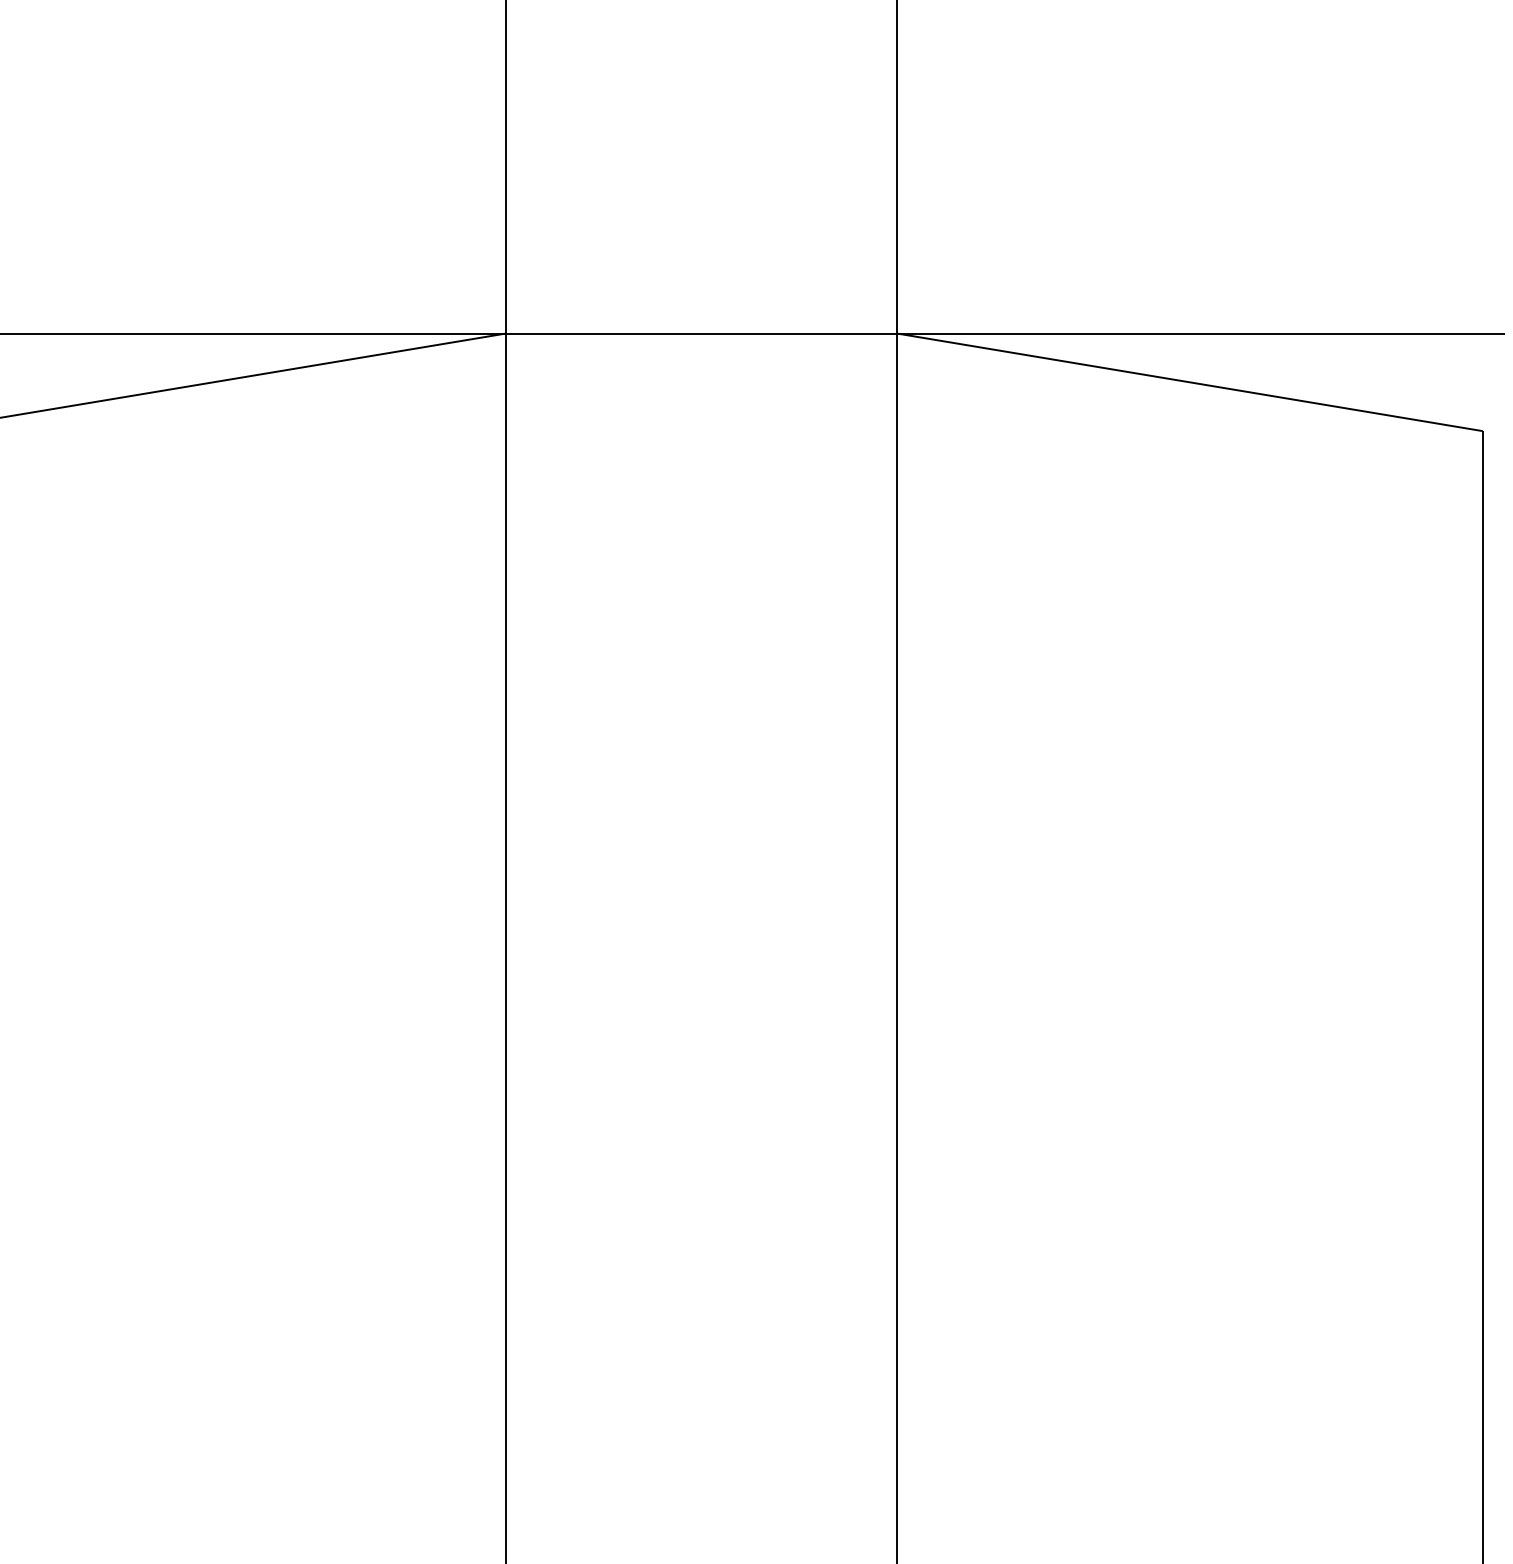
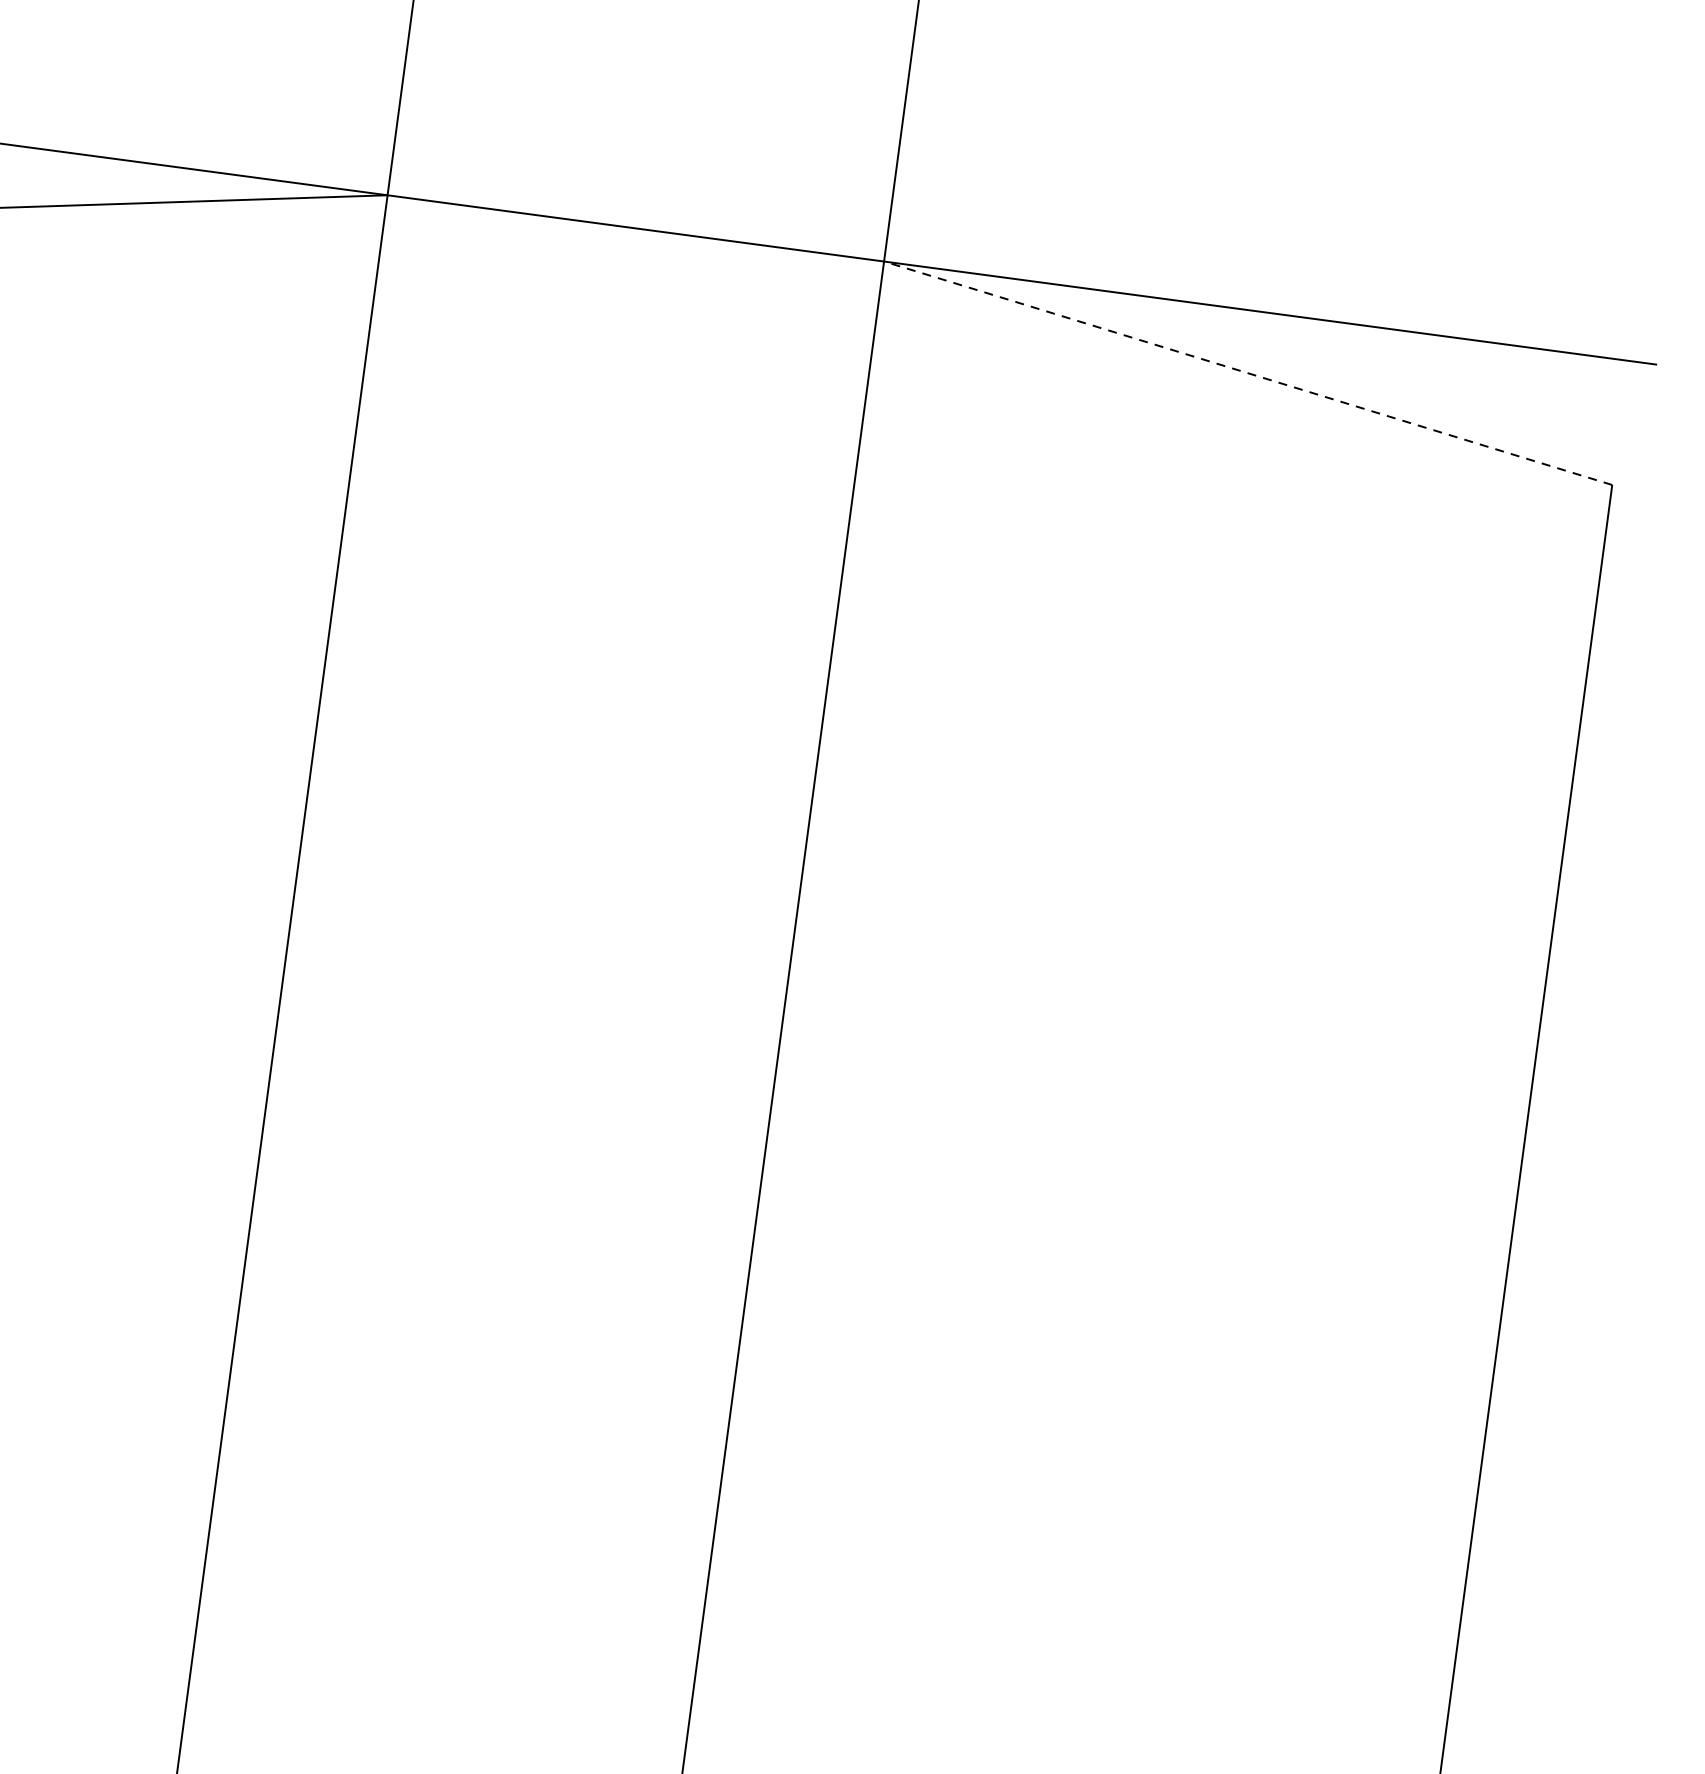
line: (1189, 382) -> (1247, 373), solid -> dashed

